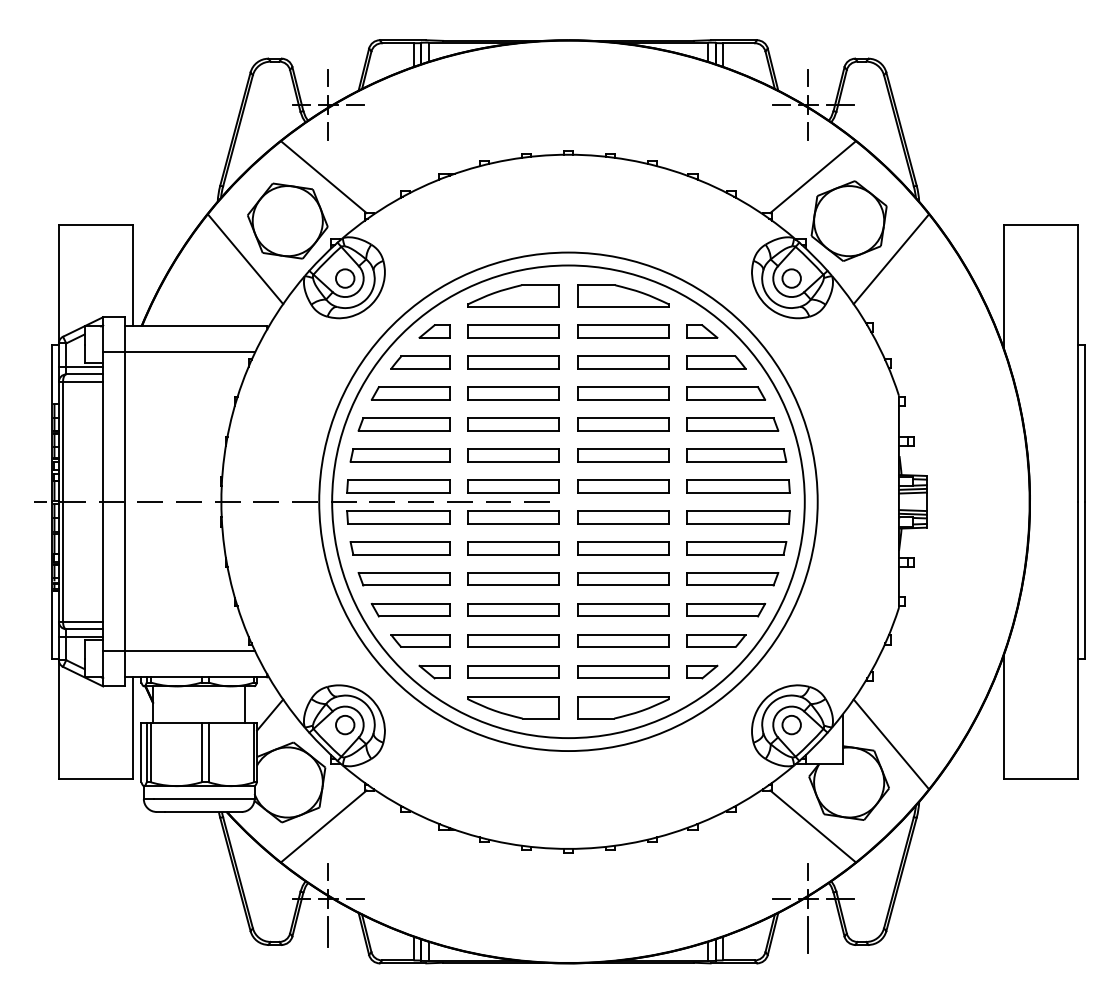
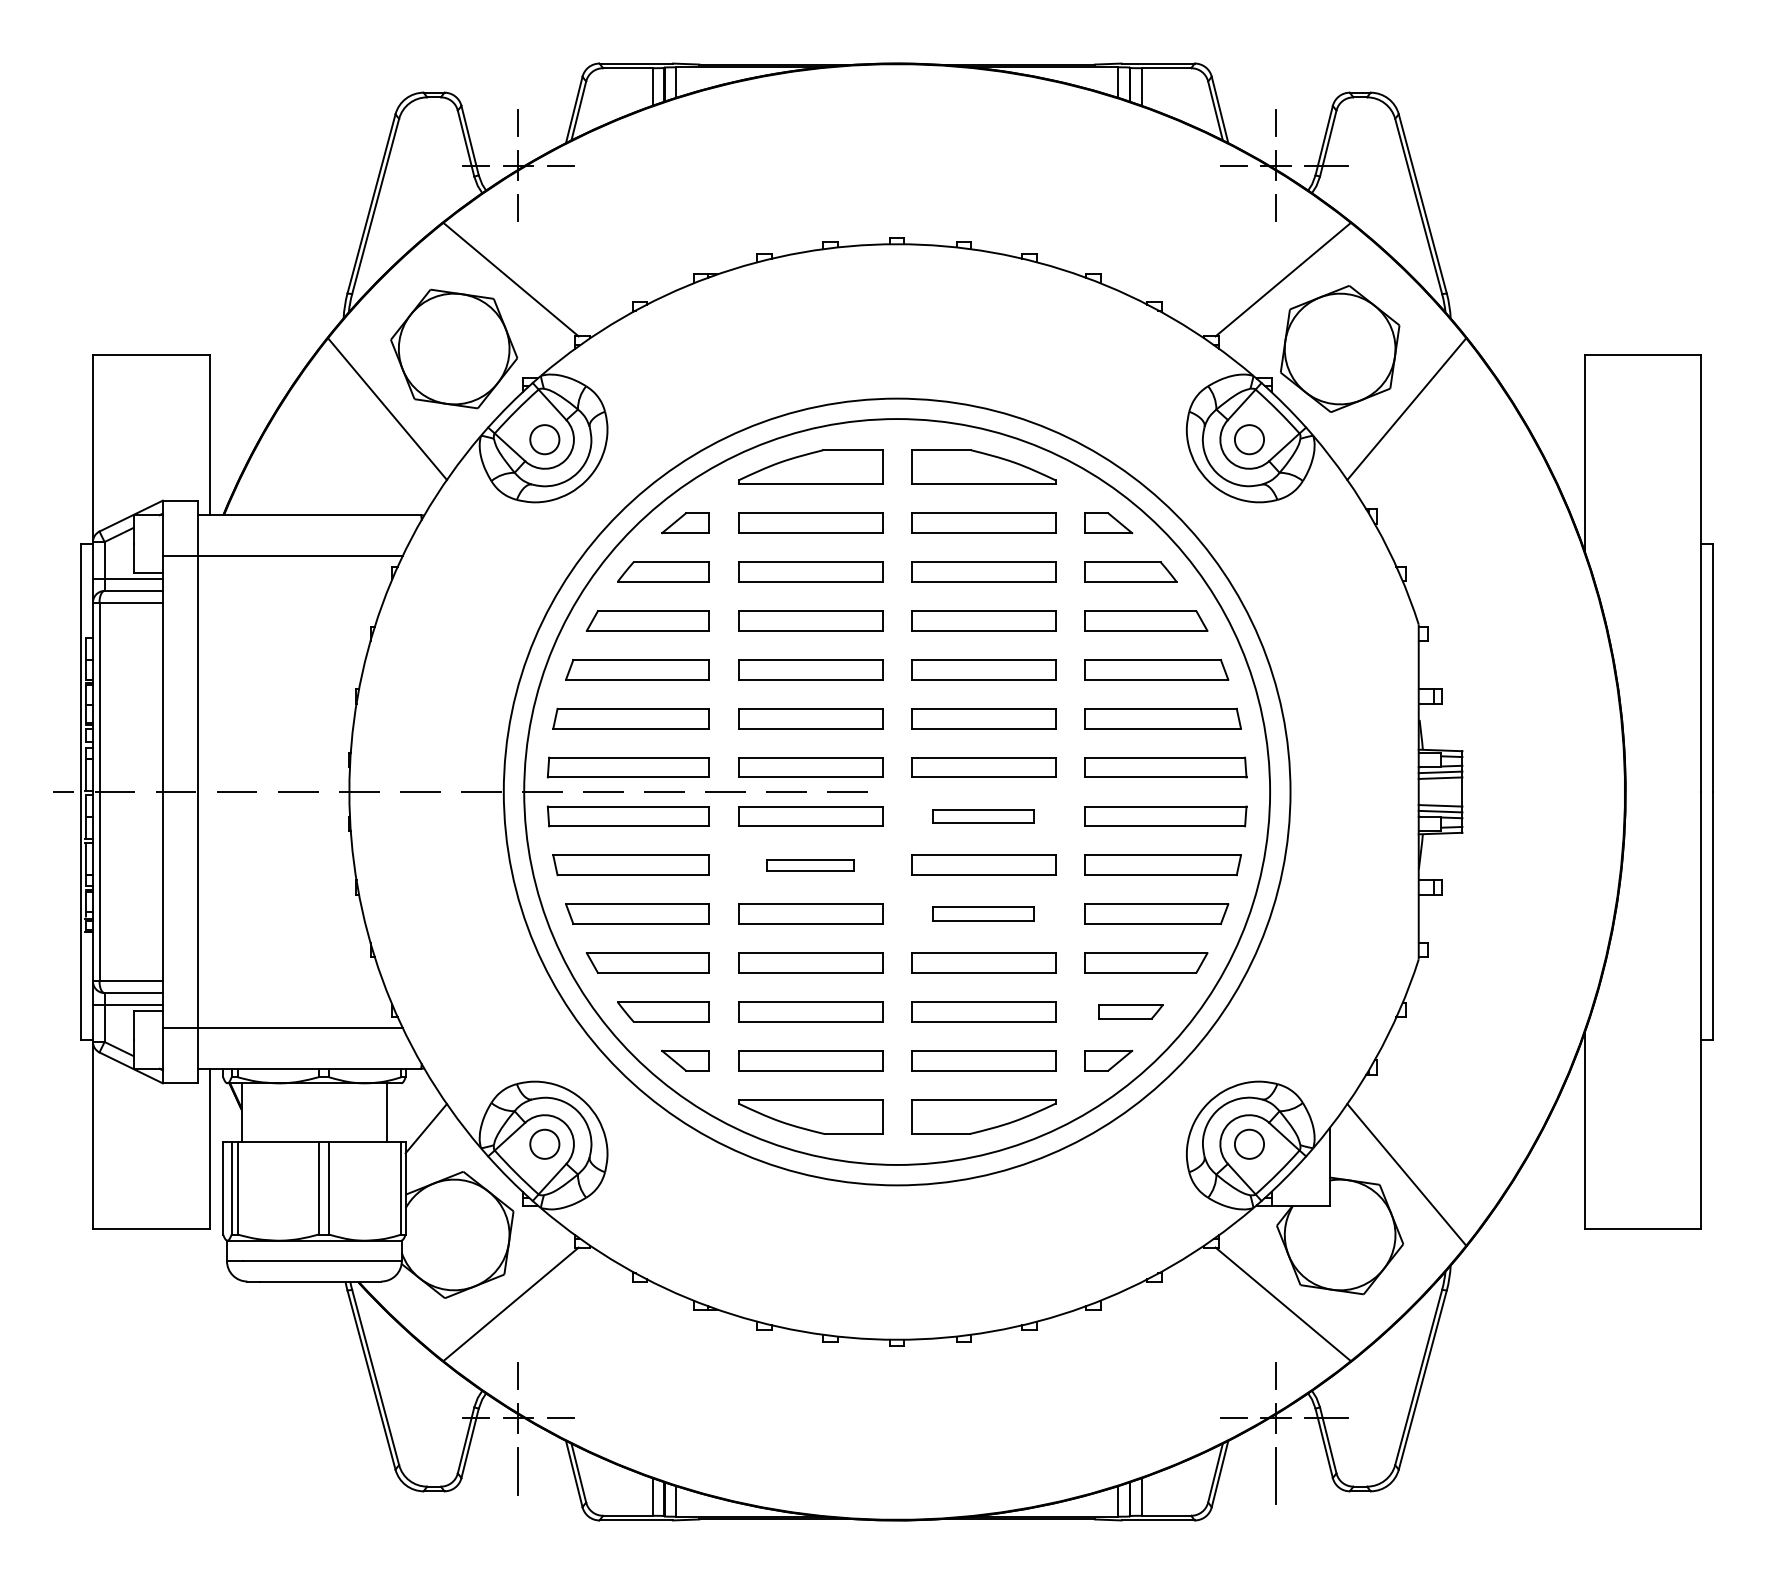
part: (623, 517) -> (984, 816), size x0.7
part: (513, 548) -> (810, 865), size x0.6
part: (623, 578) -> (984, 913), size x0.7
part: (716, 640) -> (1130, 1010), size x0.7

